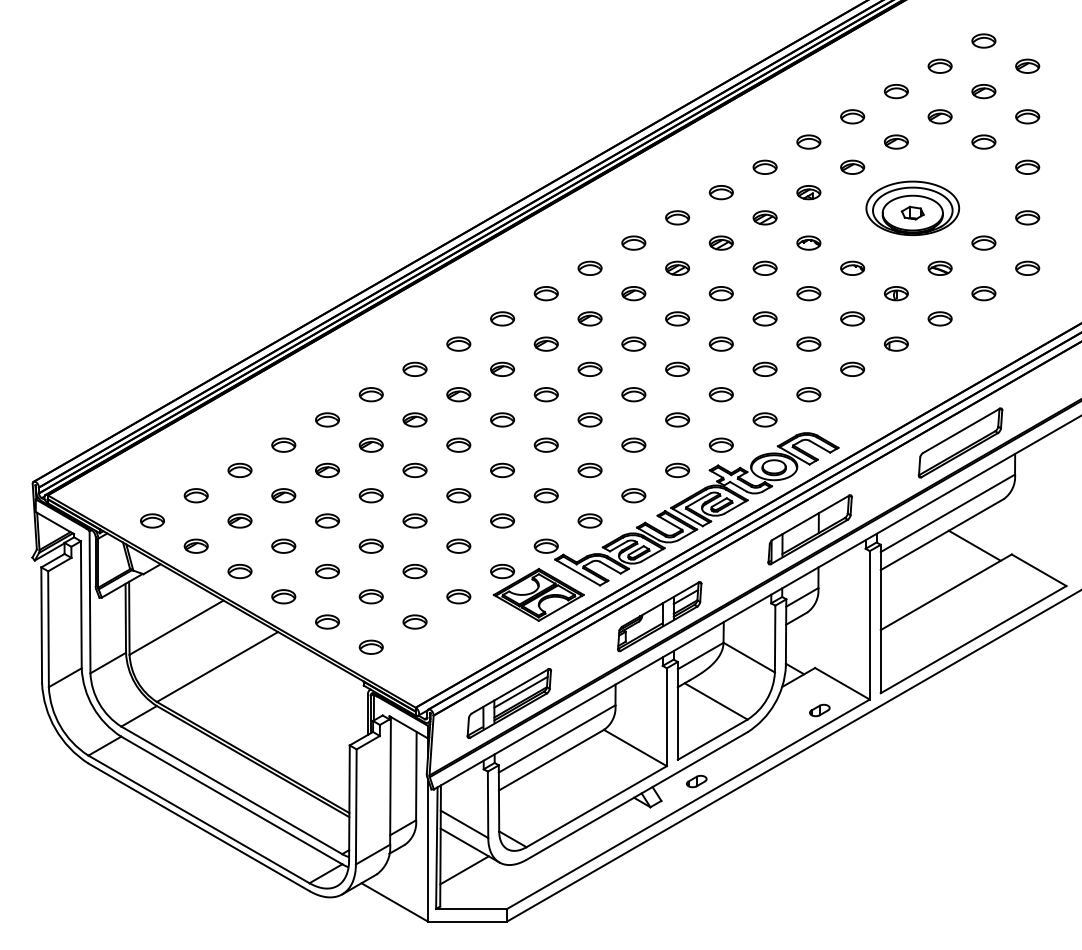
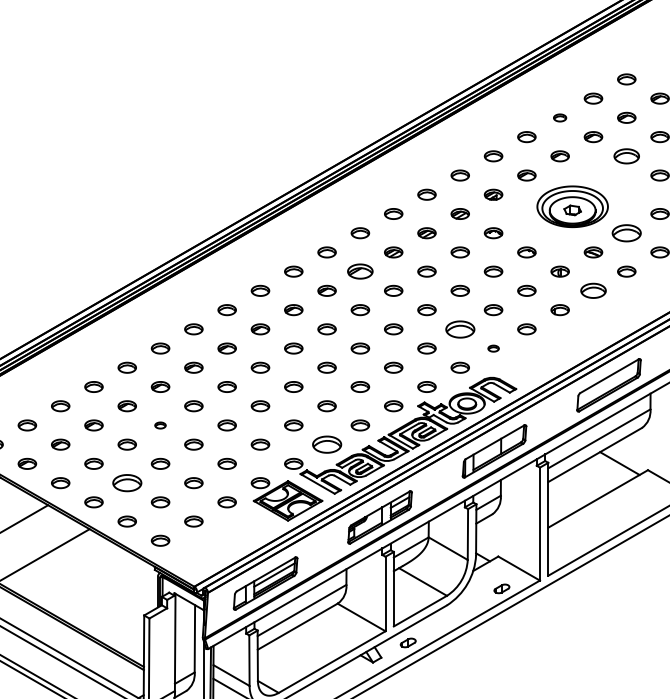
part: (895, 91) -> (559, 117), size x0.7
part: (983, 141) -> (626, 155), size x1.4
part: (983, 242) -> (626, 232), size x1.6
part: (633, 293) -> (360, 271), size x1.4
part: (939, 318) -> (592, 290), size x1.4
part: (764, 368) -> (459, 328), size x1.6
part: (808, 394) -> (493, 348), size x0.6
part: (370, 495) -> (159, 425), size x0.6
part: (589, 520) -> (326, 444), size x1.6
part: (327, 571) -> (127, 483), size x1.6

